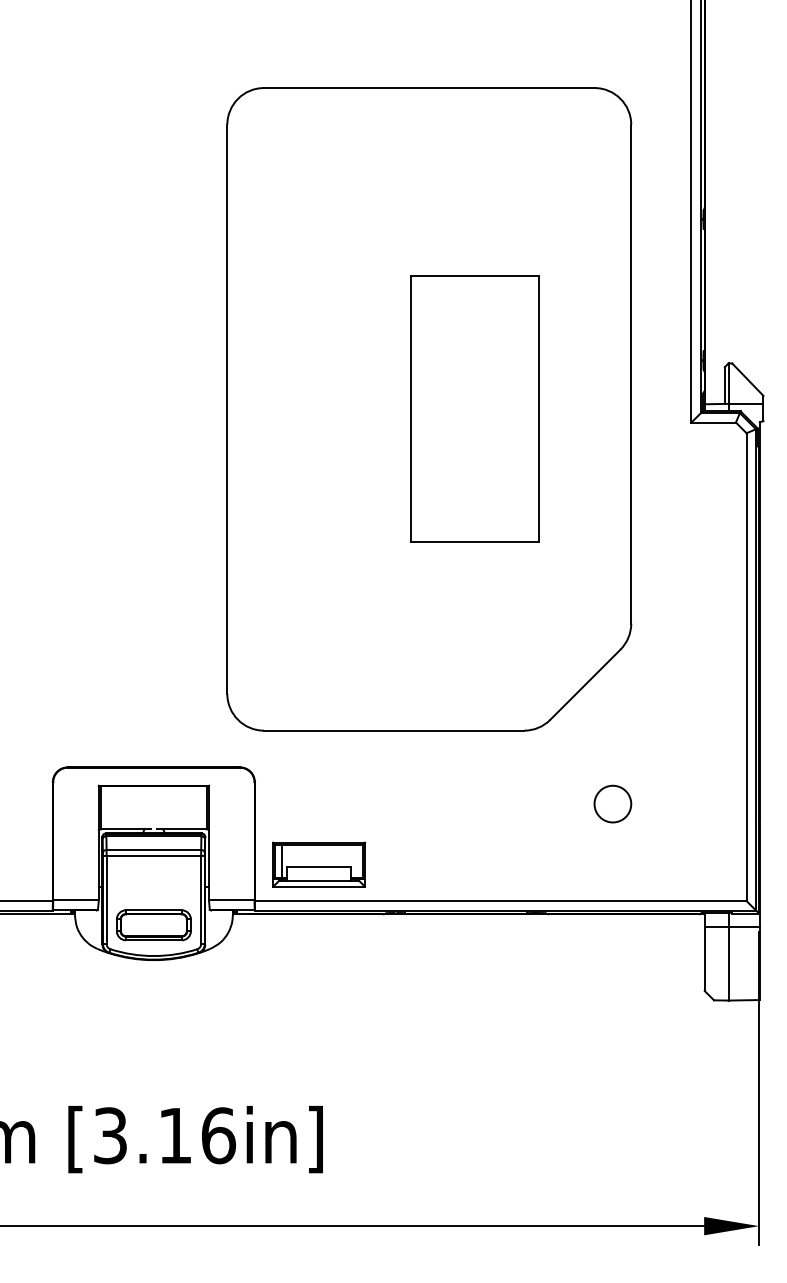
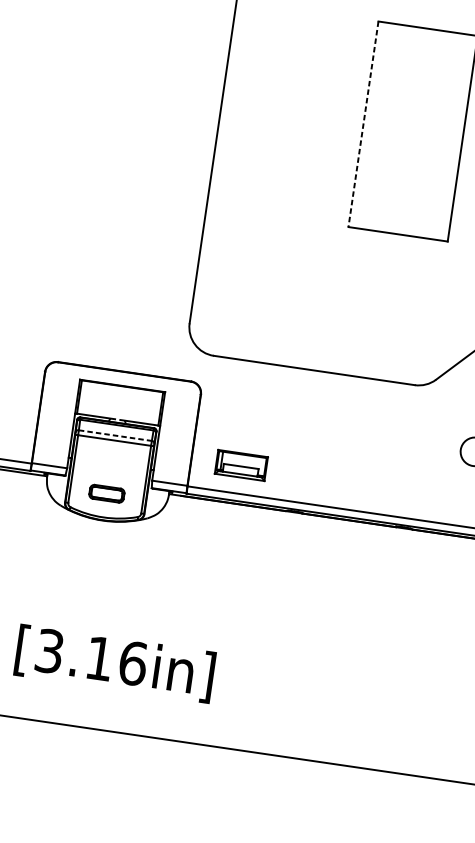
line: (410, 409) -> (363, 124), solid -> dashed
line: (154, 850) -> (115, 436), solid -> dashed
part: (319, 864) -> (241, 465), size x0.7
part: (153, 925) -> (106, 493), size x0.6

